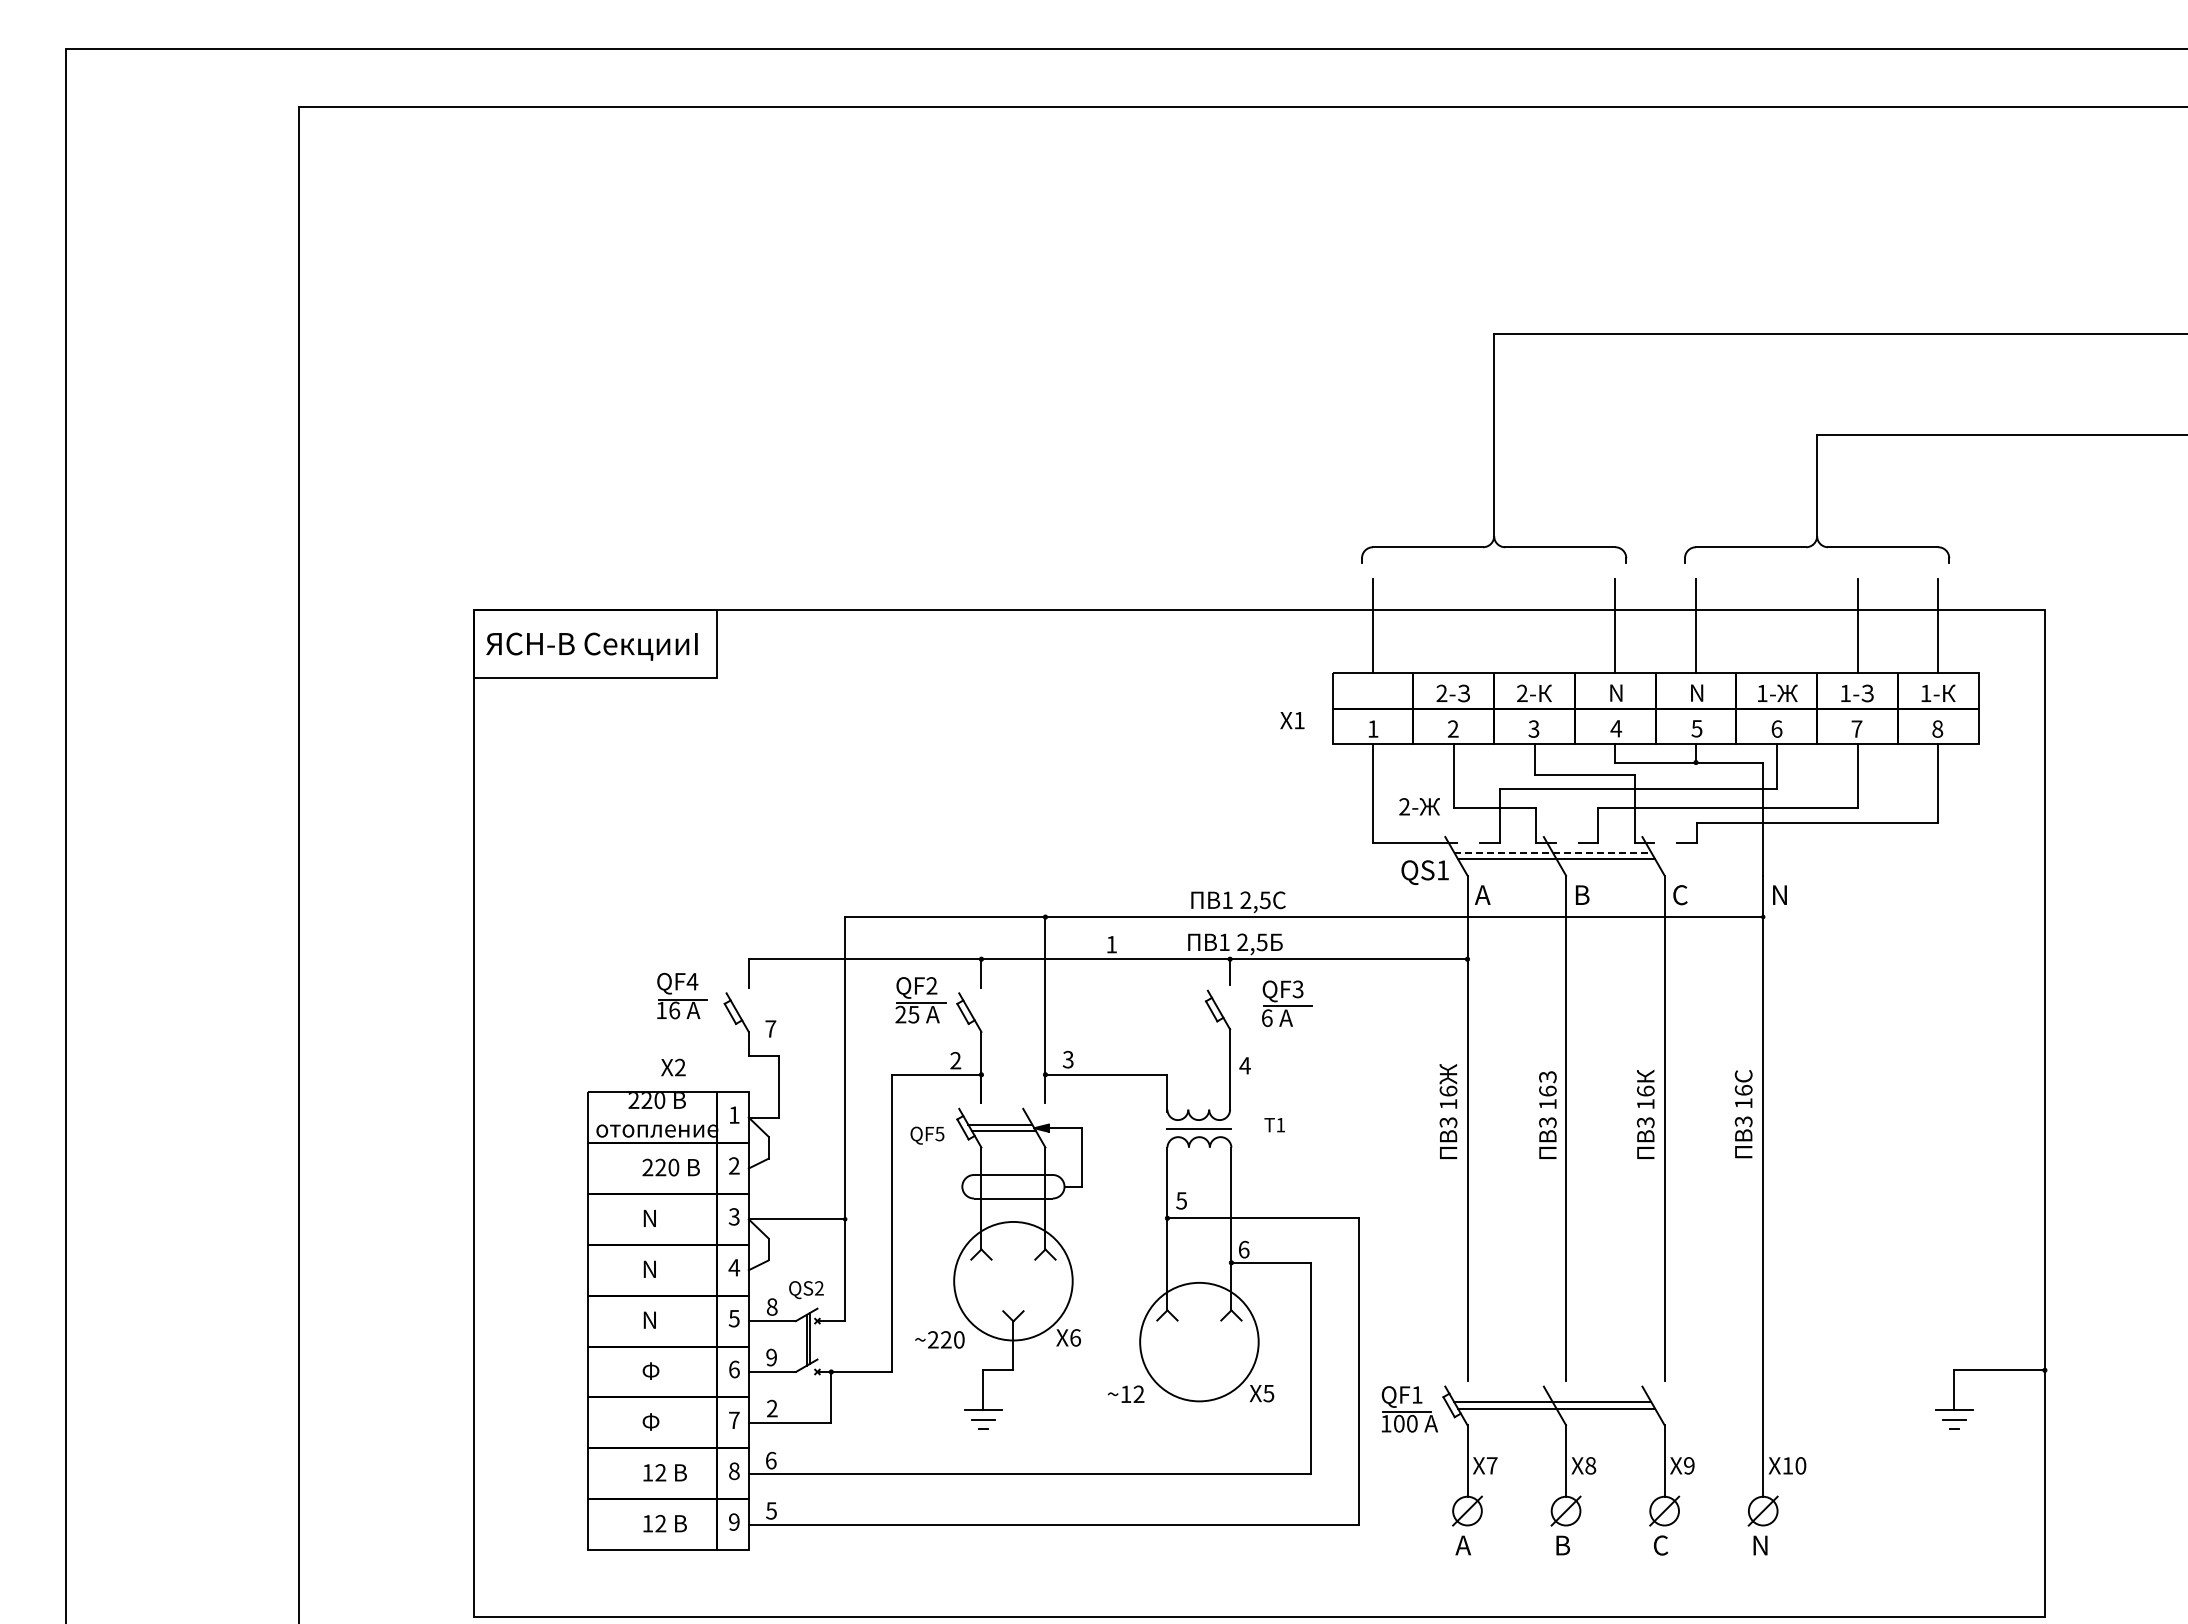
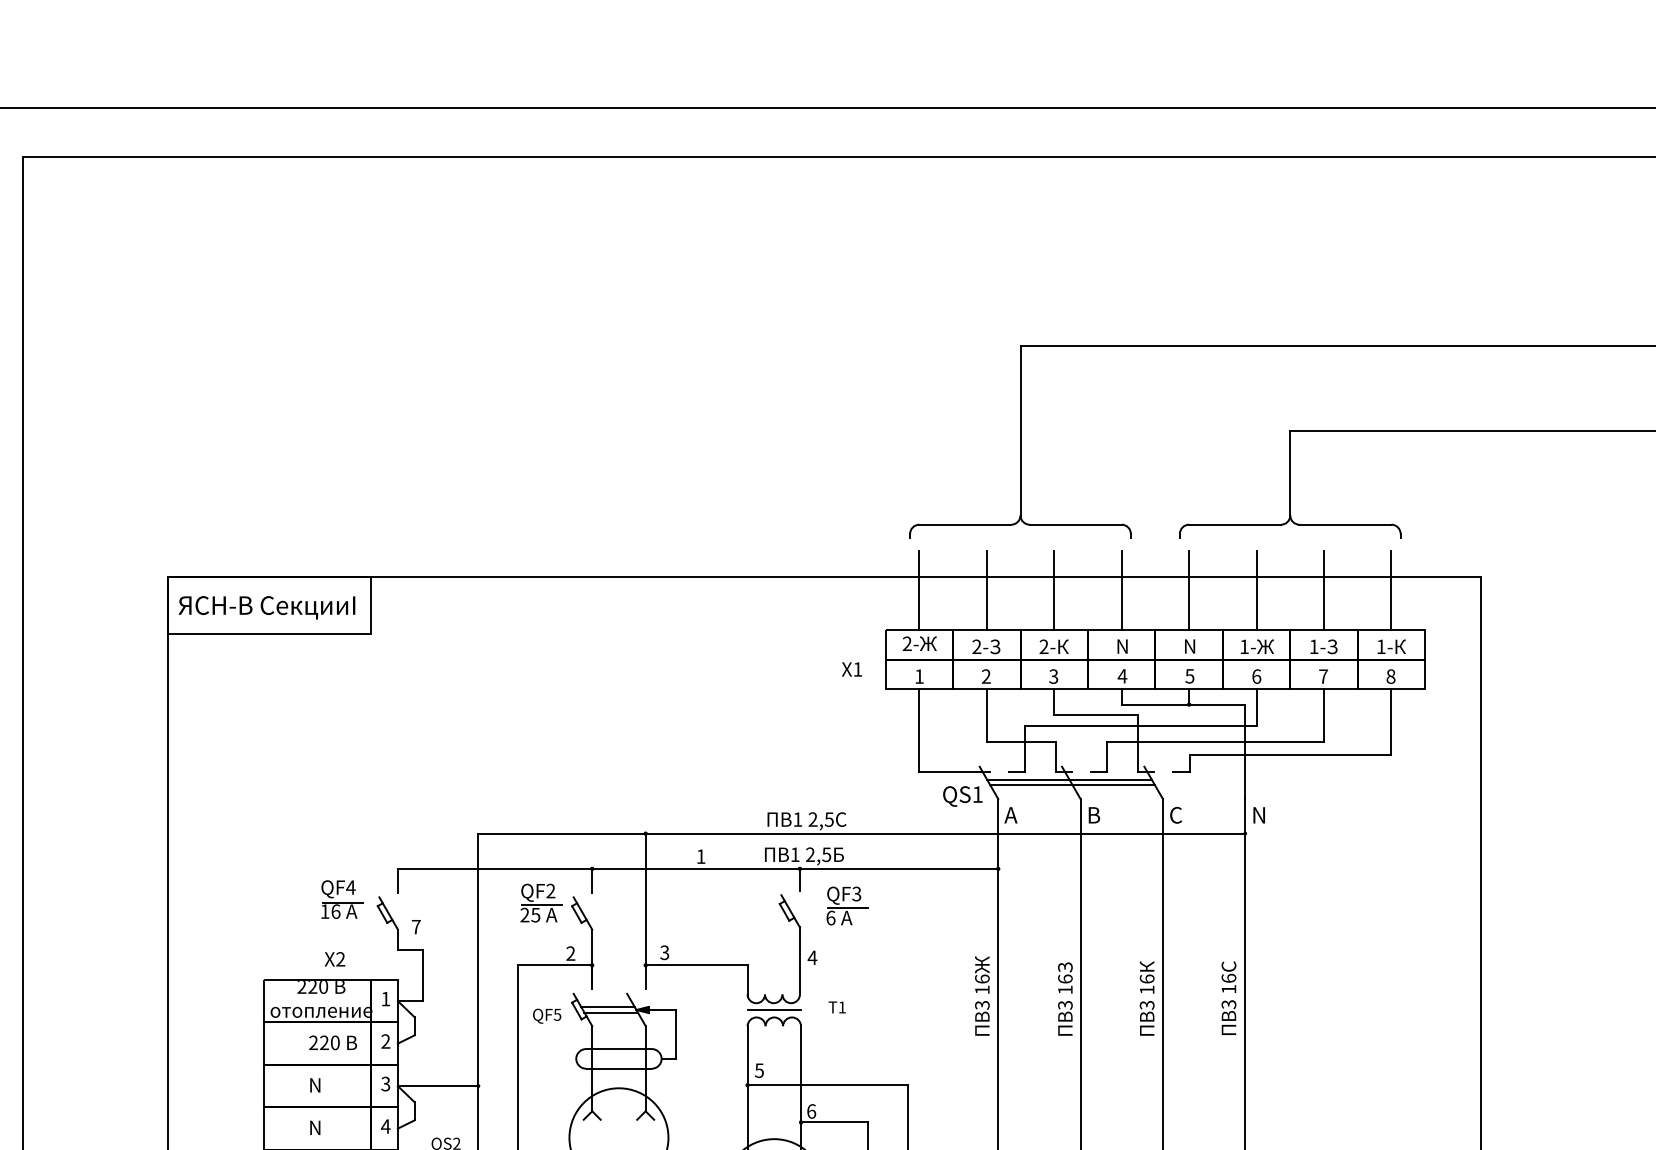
line: (1453, 625) -> (986, 590), added
line: (1534, 625) -> (1054, 590), added
line: (1776, 625) -> (1256, 590), added
text: (1419, 806) -> (919, 643), moved
line: (1552, 852) -> (1069, 779), dashed -> solid

